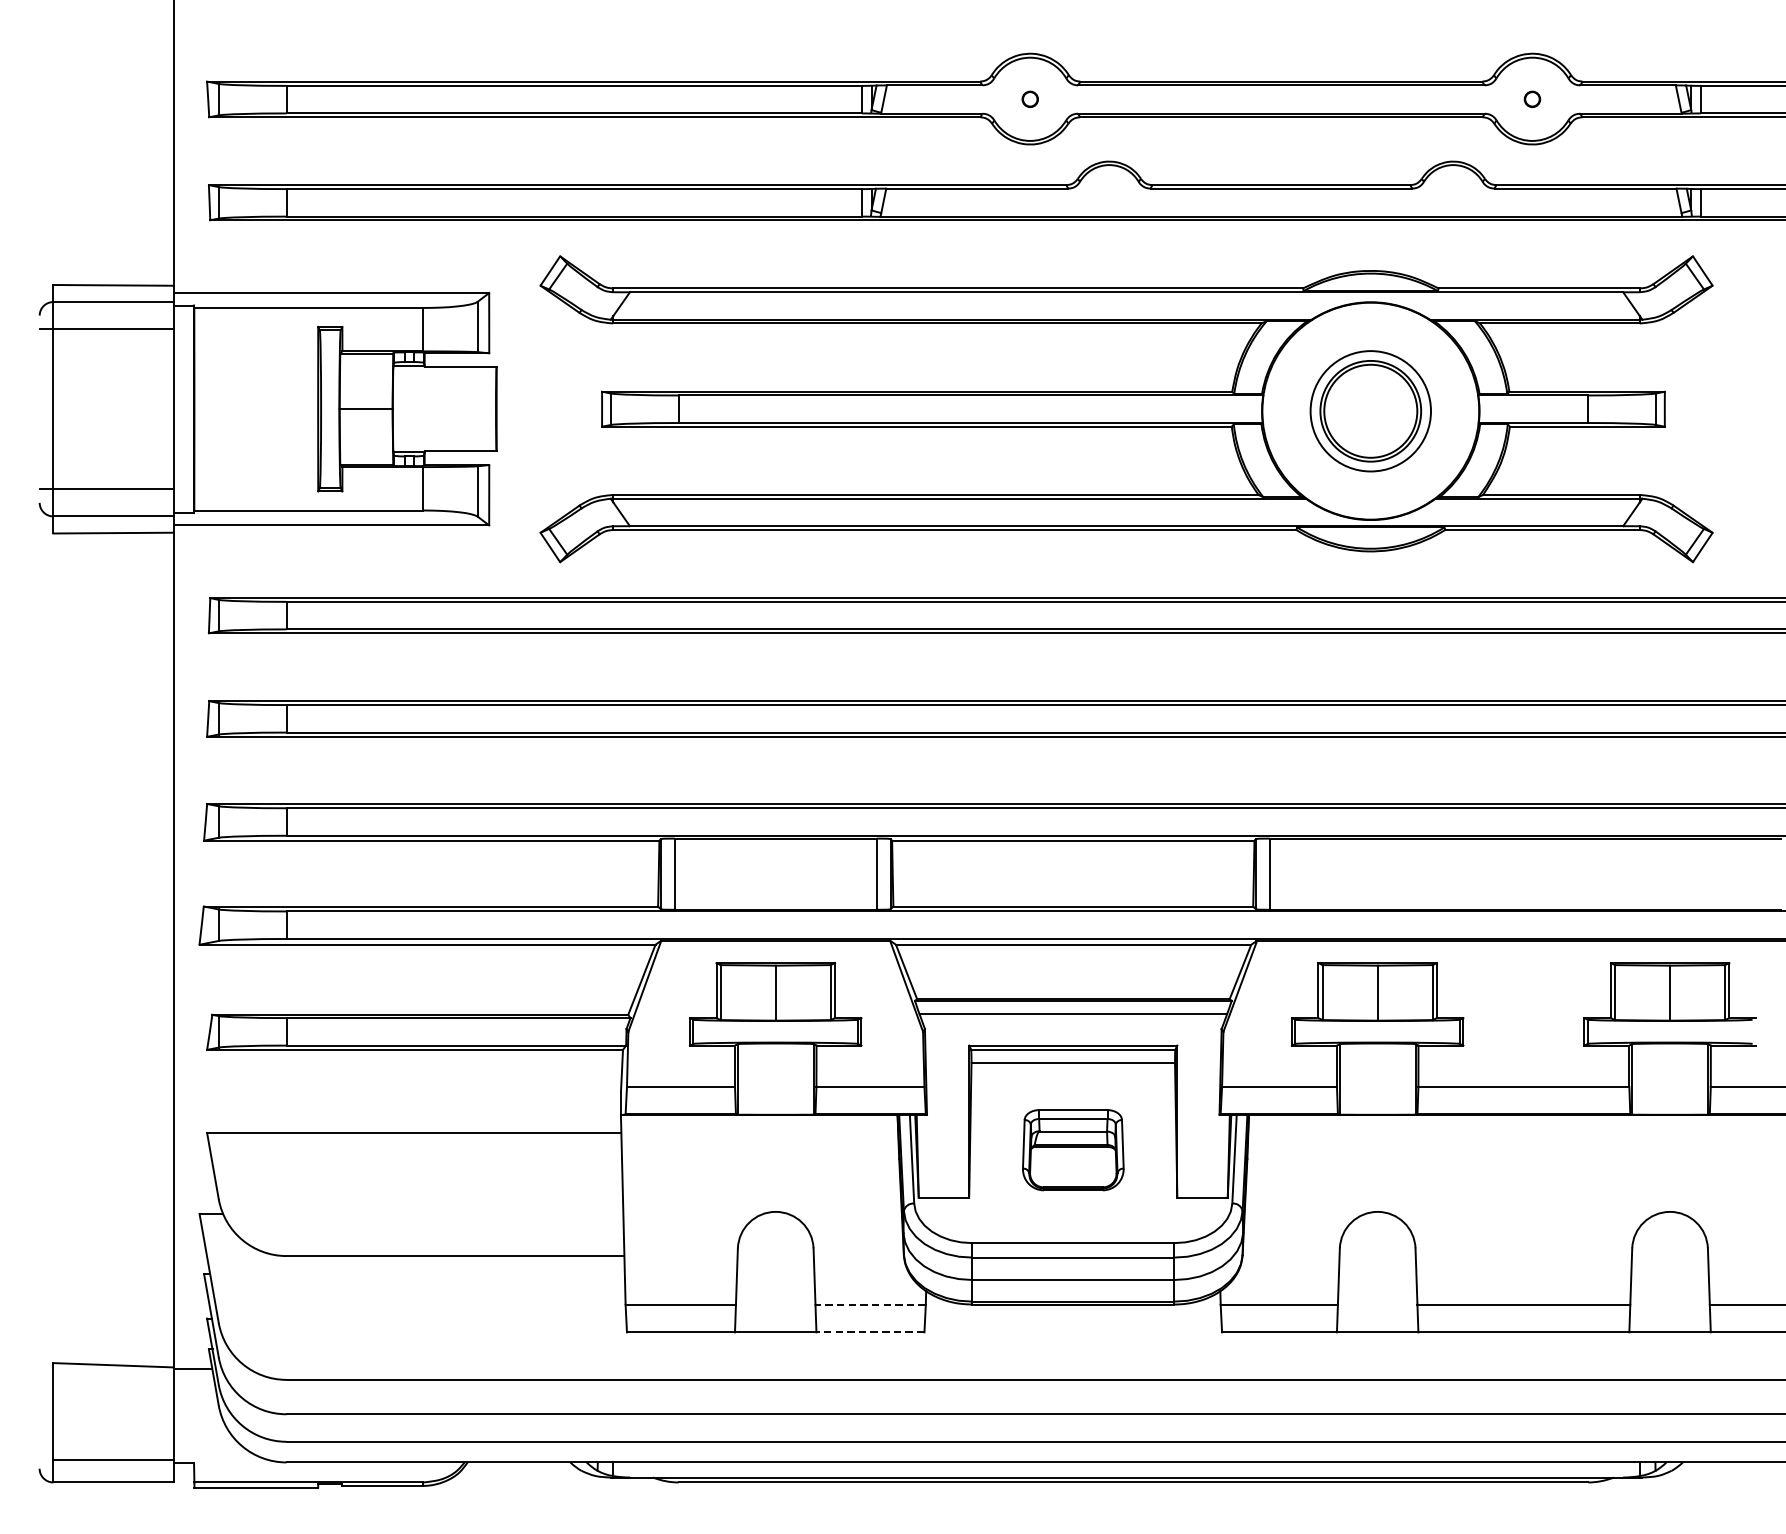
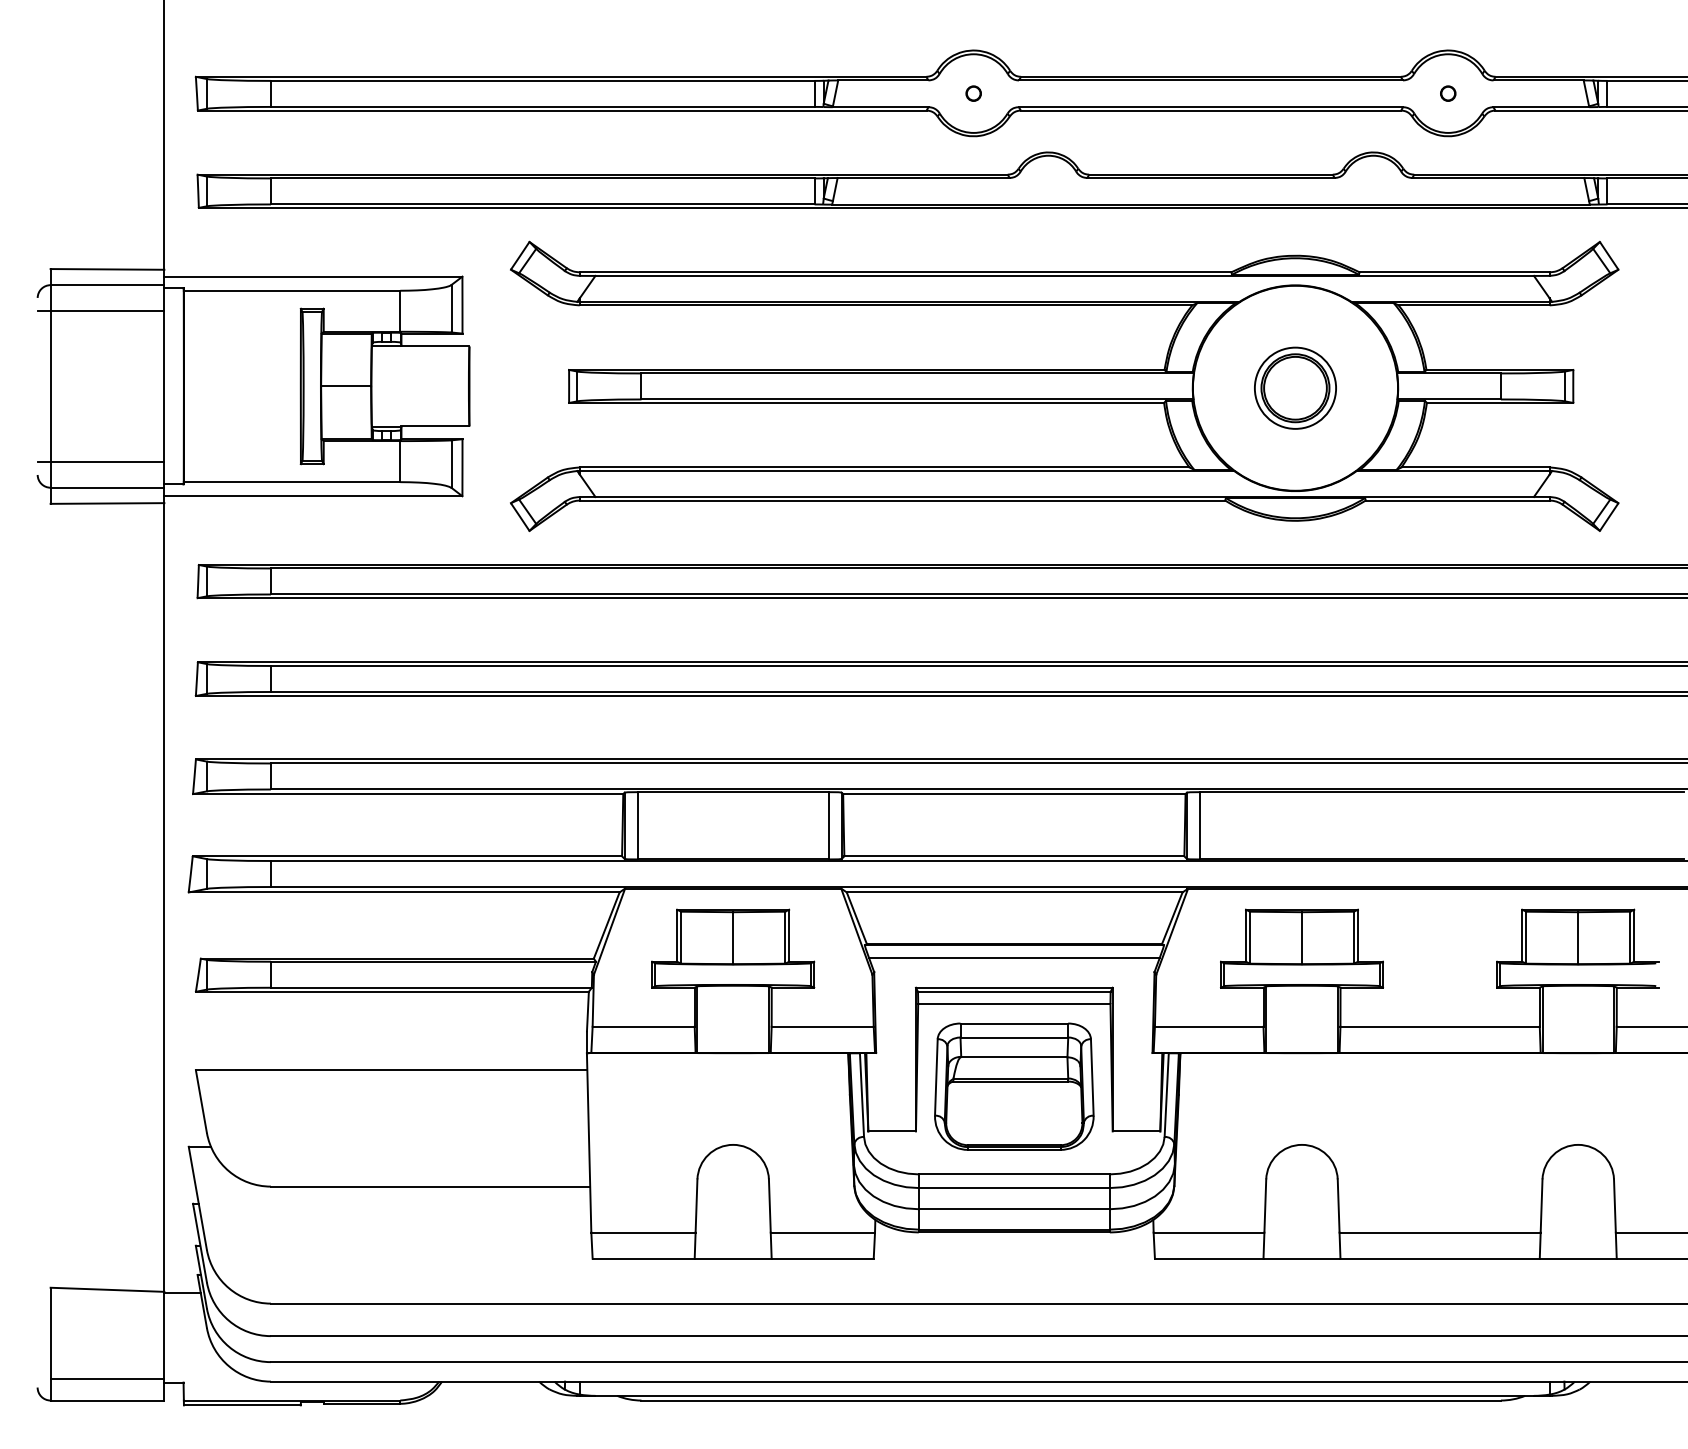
part: (1370, 410) -> (1295, 387), size x0.71
part: (1073, 1150) -> (1014, 1086), size x1.67
line: (870, 1304) -> (822, 1232), dashed -> solid
line: (870, 1332) -> (822, 1258), dashed -> solid

